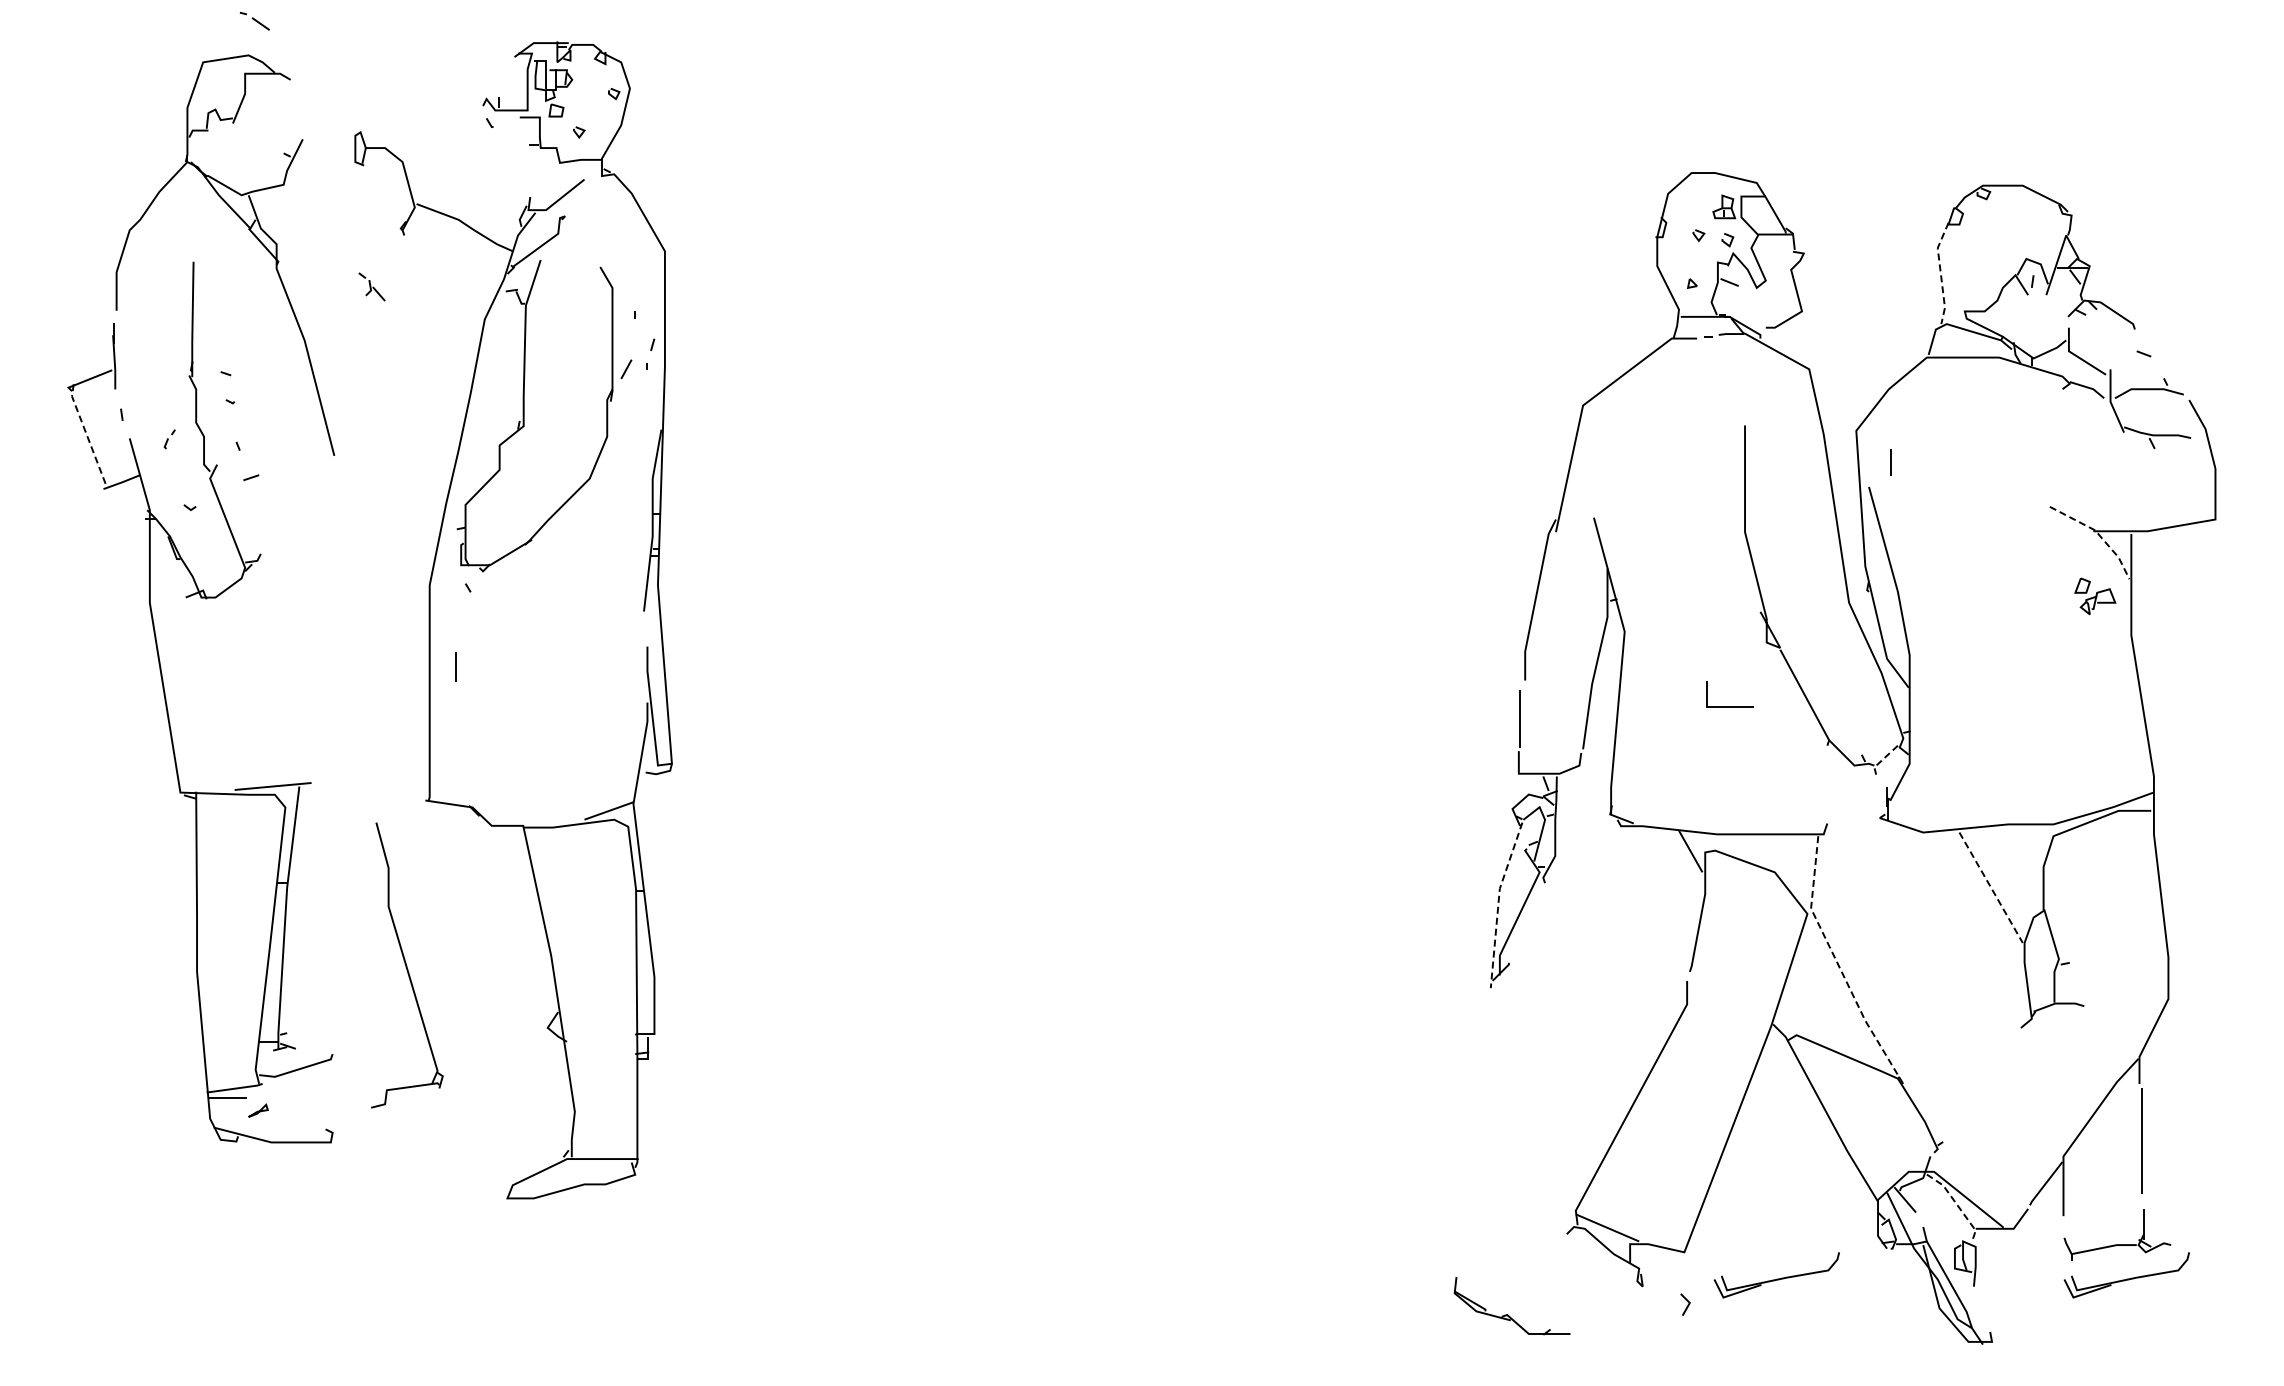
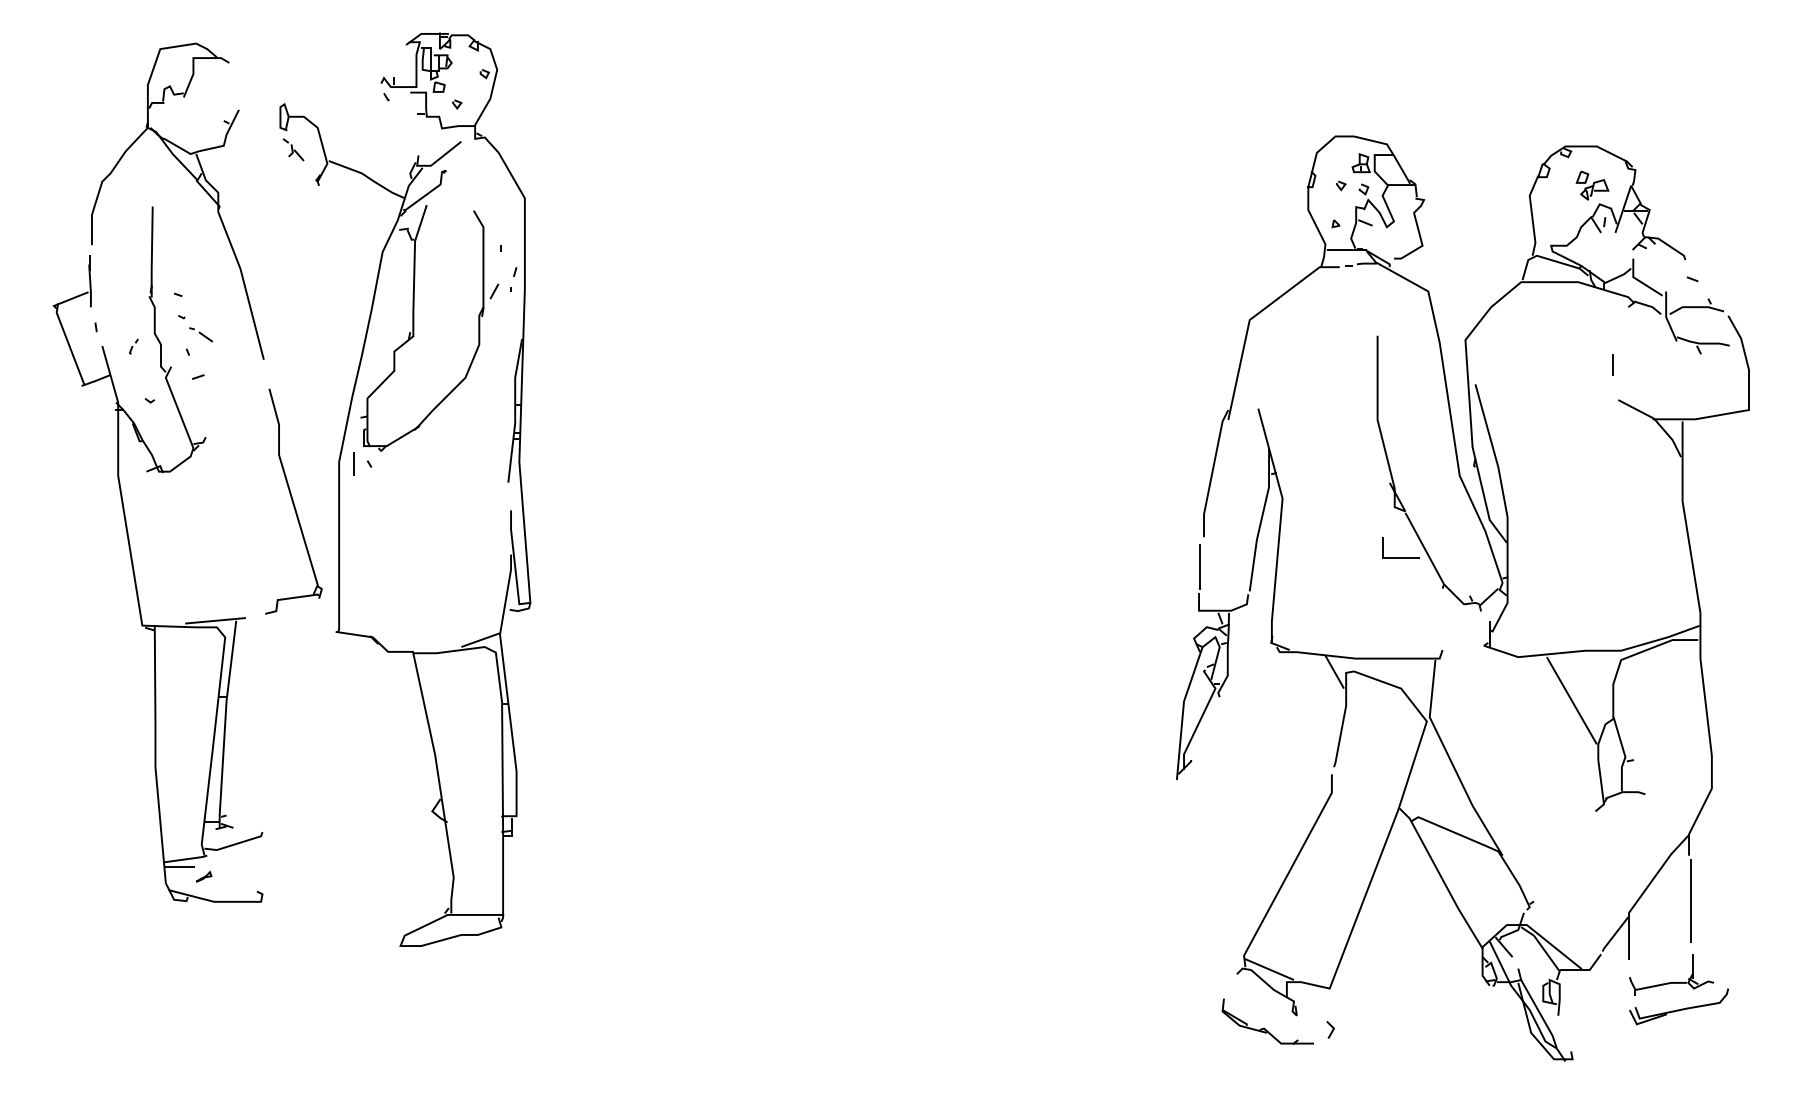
part: (254, 20) -> (200, 334), moved
line: (1940, 272) -> (1531, 215), dashed -> solid
part: (371, 286) -> (293, 149), moved
line: (87, 435) -> (68, 343), dashed -> solid
line: (1890, 462) -> (1612, 365), moved
line: (2098, 534) -> (1656, 421), dashed -> solid
part: (2095, 595) -> (1592, 185), moved
line: (455, 666) -> (353, 463), moved
line: (1729, 706) -> (1400, 557), moved
line: (1882, 759) -> (1486, 599), dashed -> solid
line: (1991, 887) -> (1572, 700), dashed -> solid
line: (1499, 896) -> (1183, 707), dashed -> solid
part: (407, 965) -> (293, 501), moved
line: (1838, 965) -> (1451, 762), dashed -> solid
line: (1957, 1204) -> (1545, 950), dashed -> solid
part: (1776, 1275) -> (1402, 1006), removed
part: (1508, 1314) -> (1265, 1028), moved

